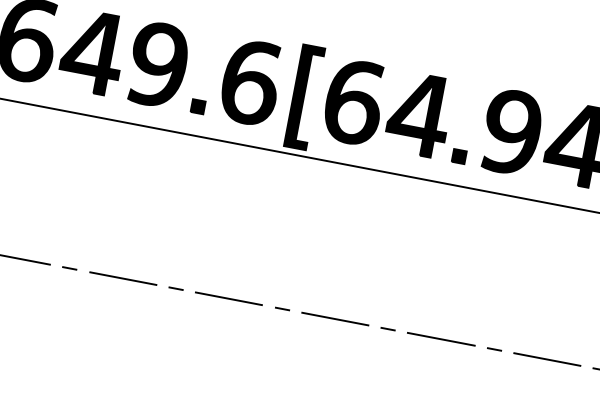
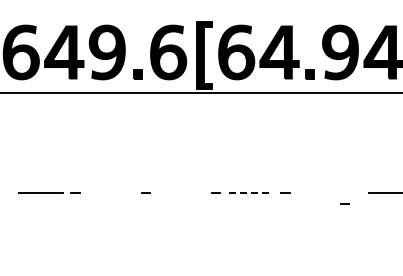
line: (122, 278) -> (110, 192), removed
line: (228, 298) -> (180, 192), removed
line: (334, 318) -> (250, 192), solid -> dashed
line: (441, 338) -> (320, 192), removed
line: (494, 348) -> (344, 203), moved

